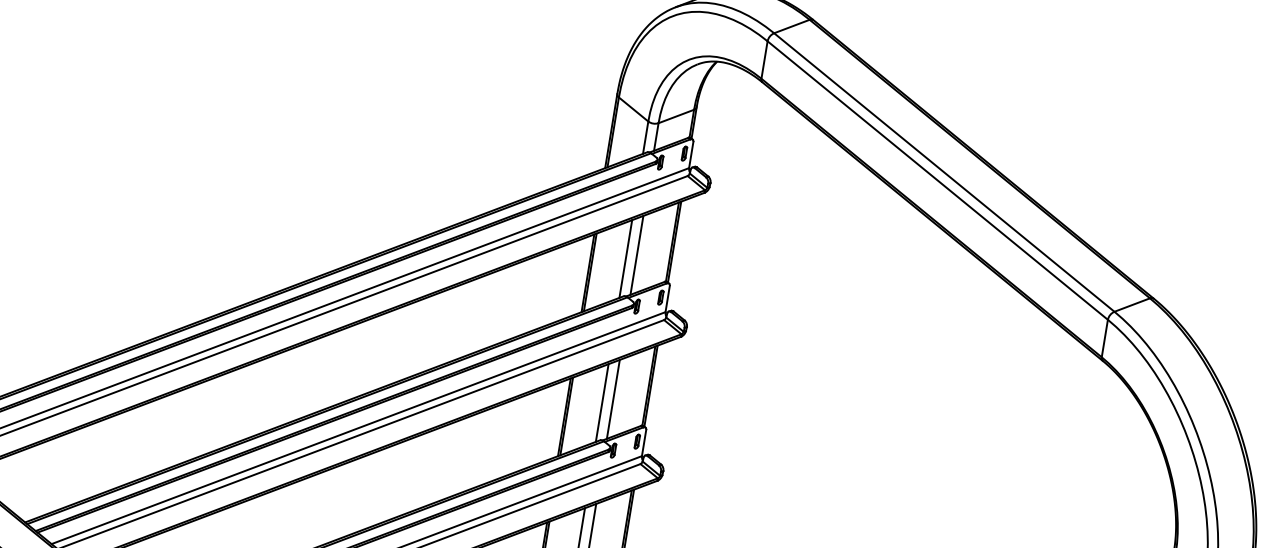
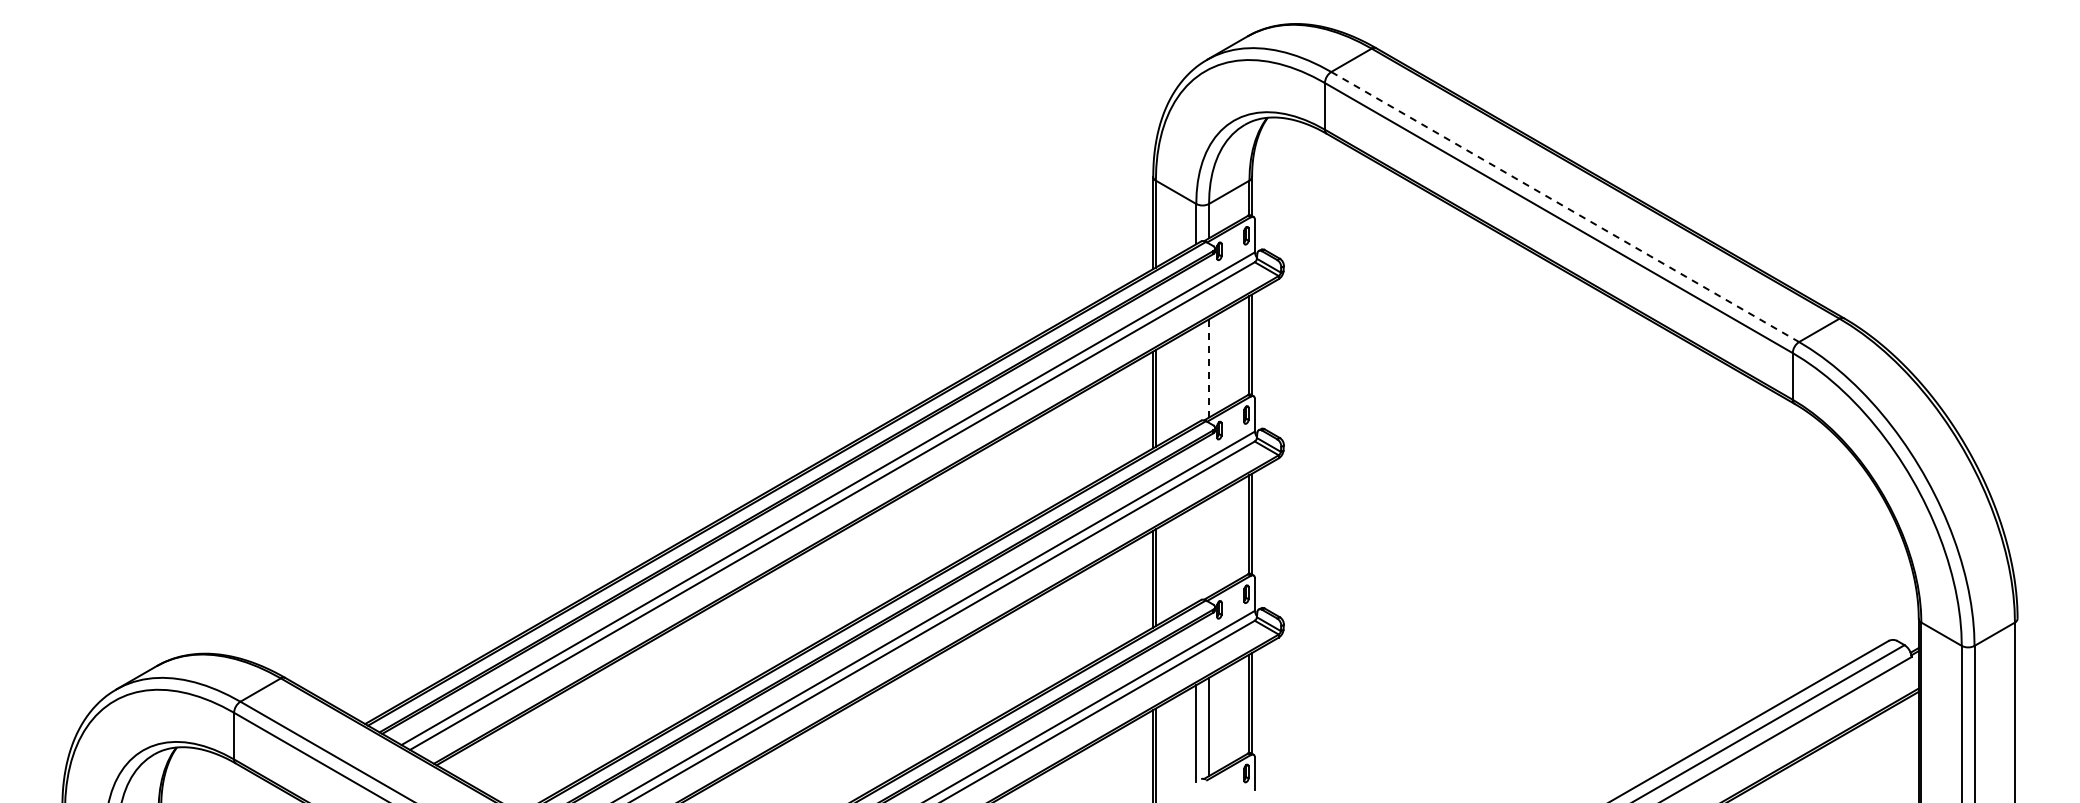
line: (944, 172) -> (1565, 207), solid -> dashed
line: (637, 255) -> (1209, 368), solid -> dashed
line: (626, 258) -> (1196, 374), removed
line: (613, 399) -> (1209, 547), removed
line: (602, 403) -> (1196, 554), removed

